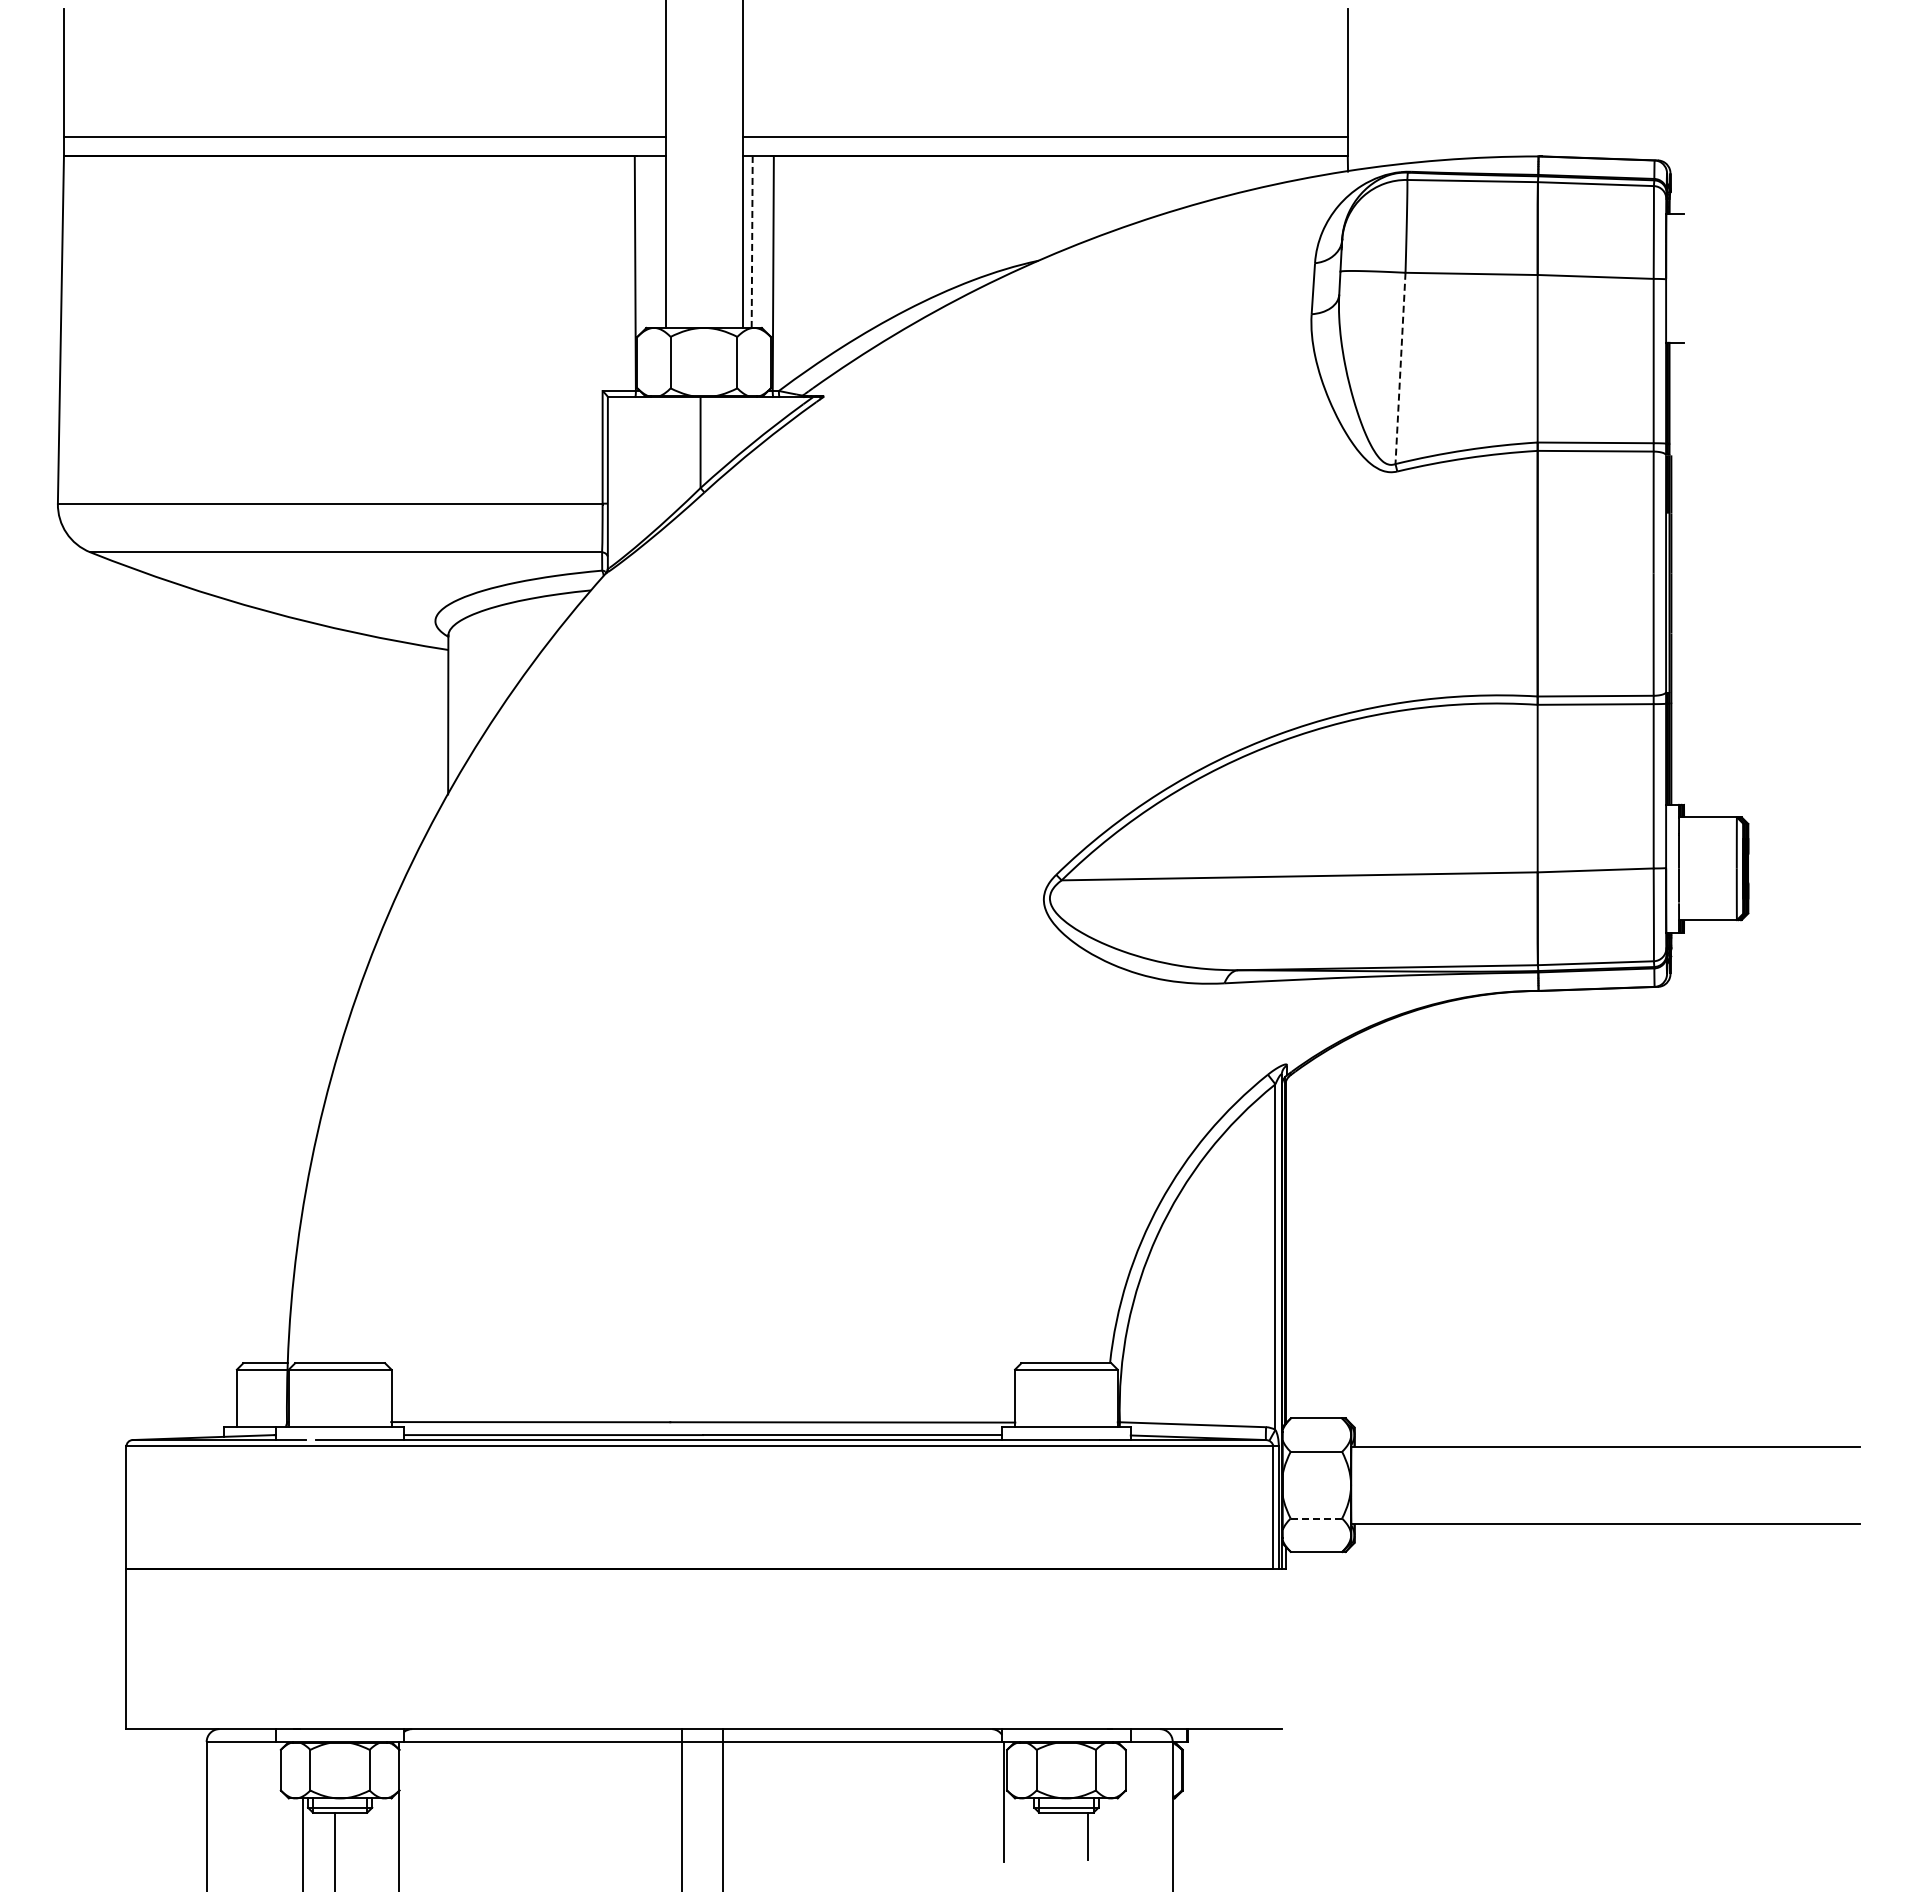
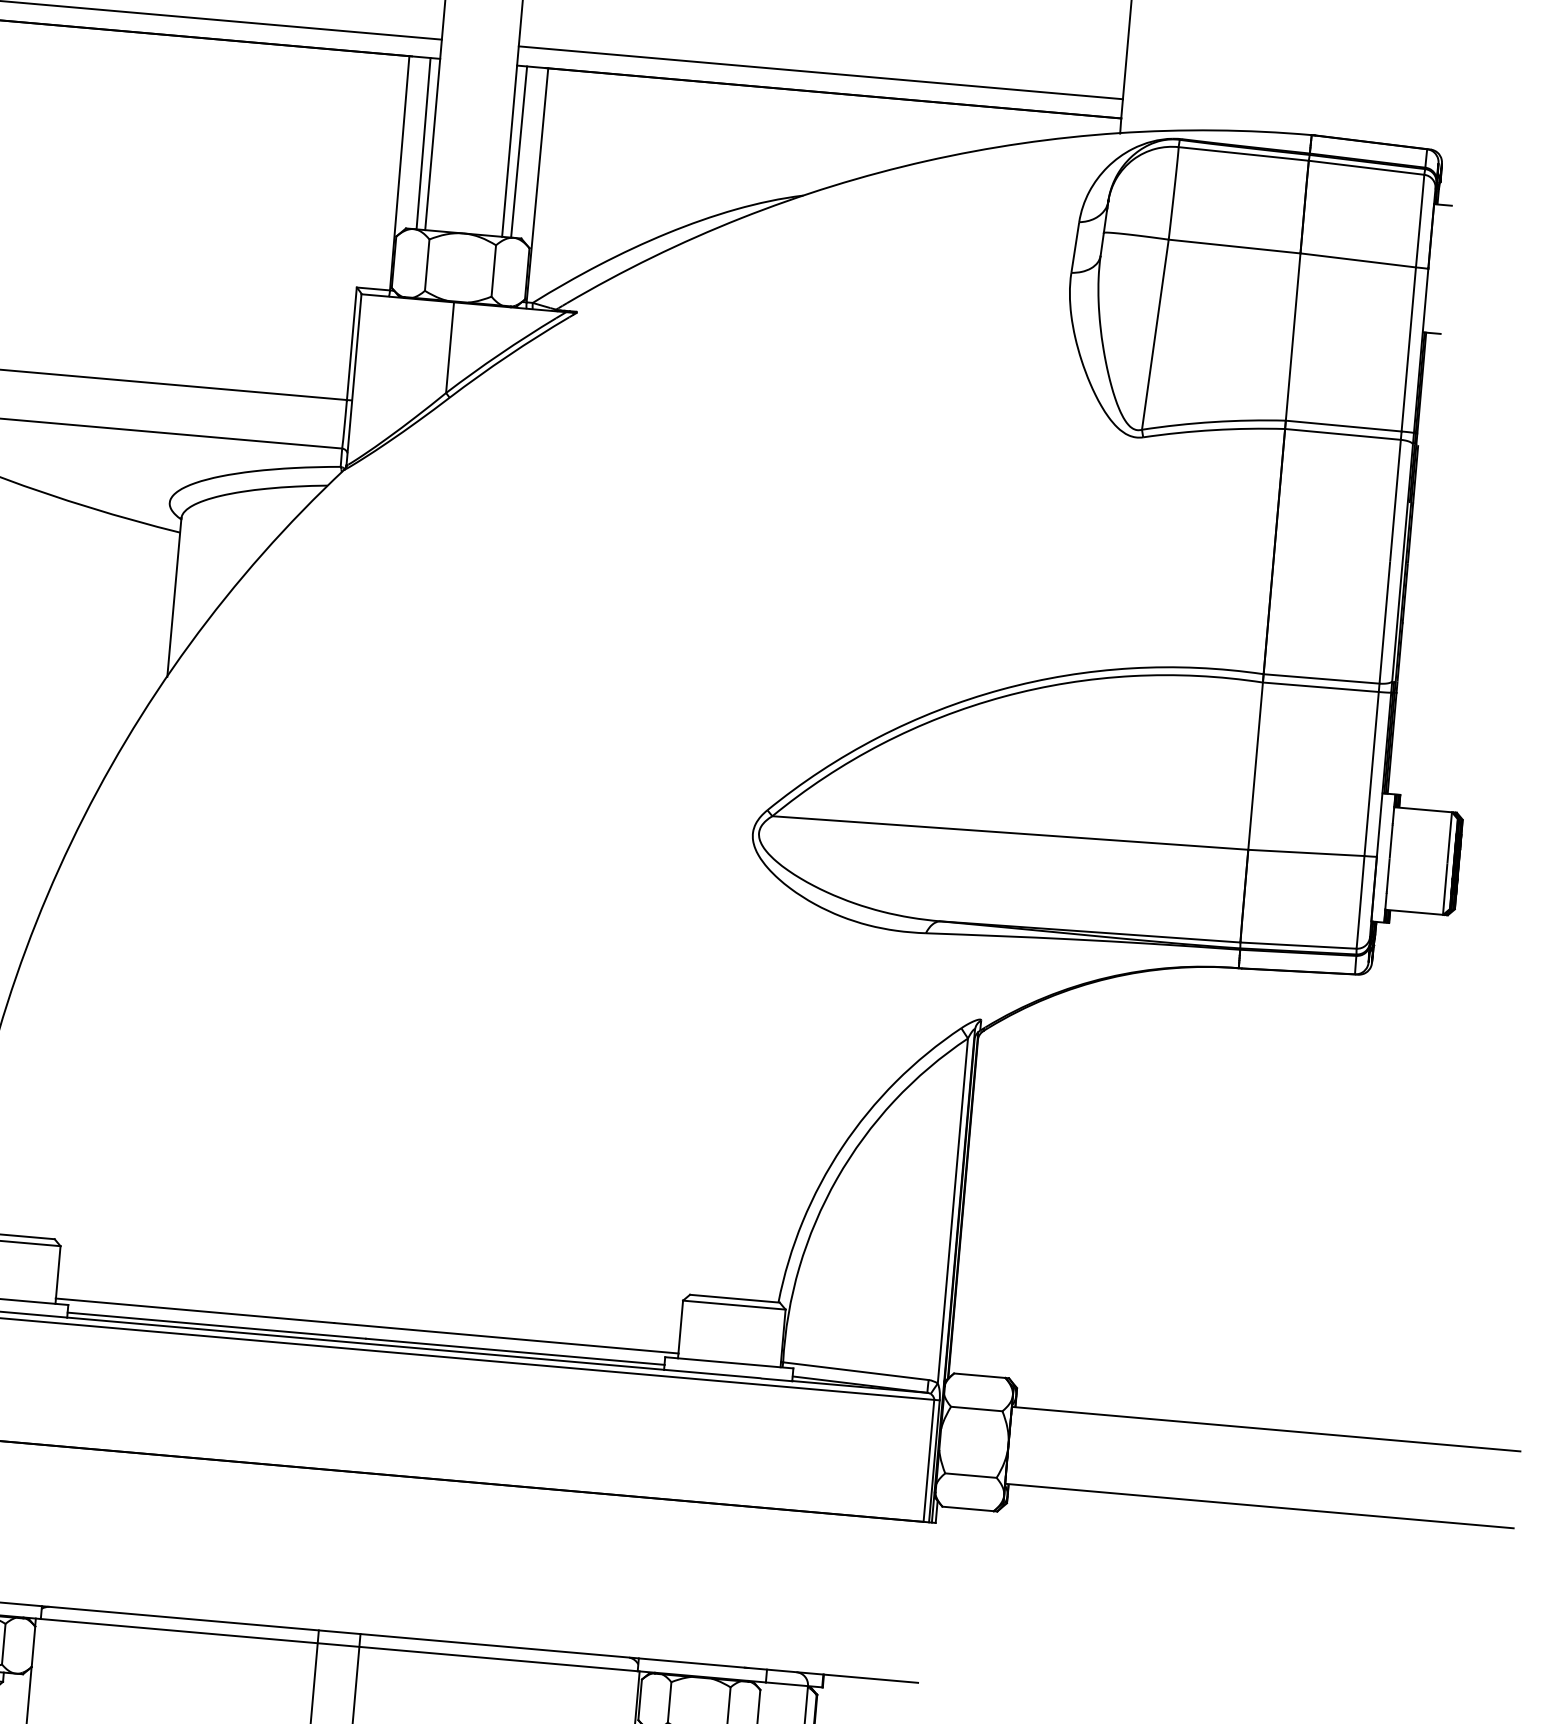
line: (655, 241) -> (422, 142), added
line: (752, 242) -> (519, 152), dashed -> solid
line: (1400, 368) -> (1155, 334), dashed -> solid
line: (1316, 1518) -> (971, 1475), dashed -> solid

